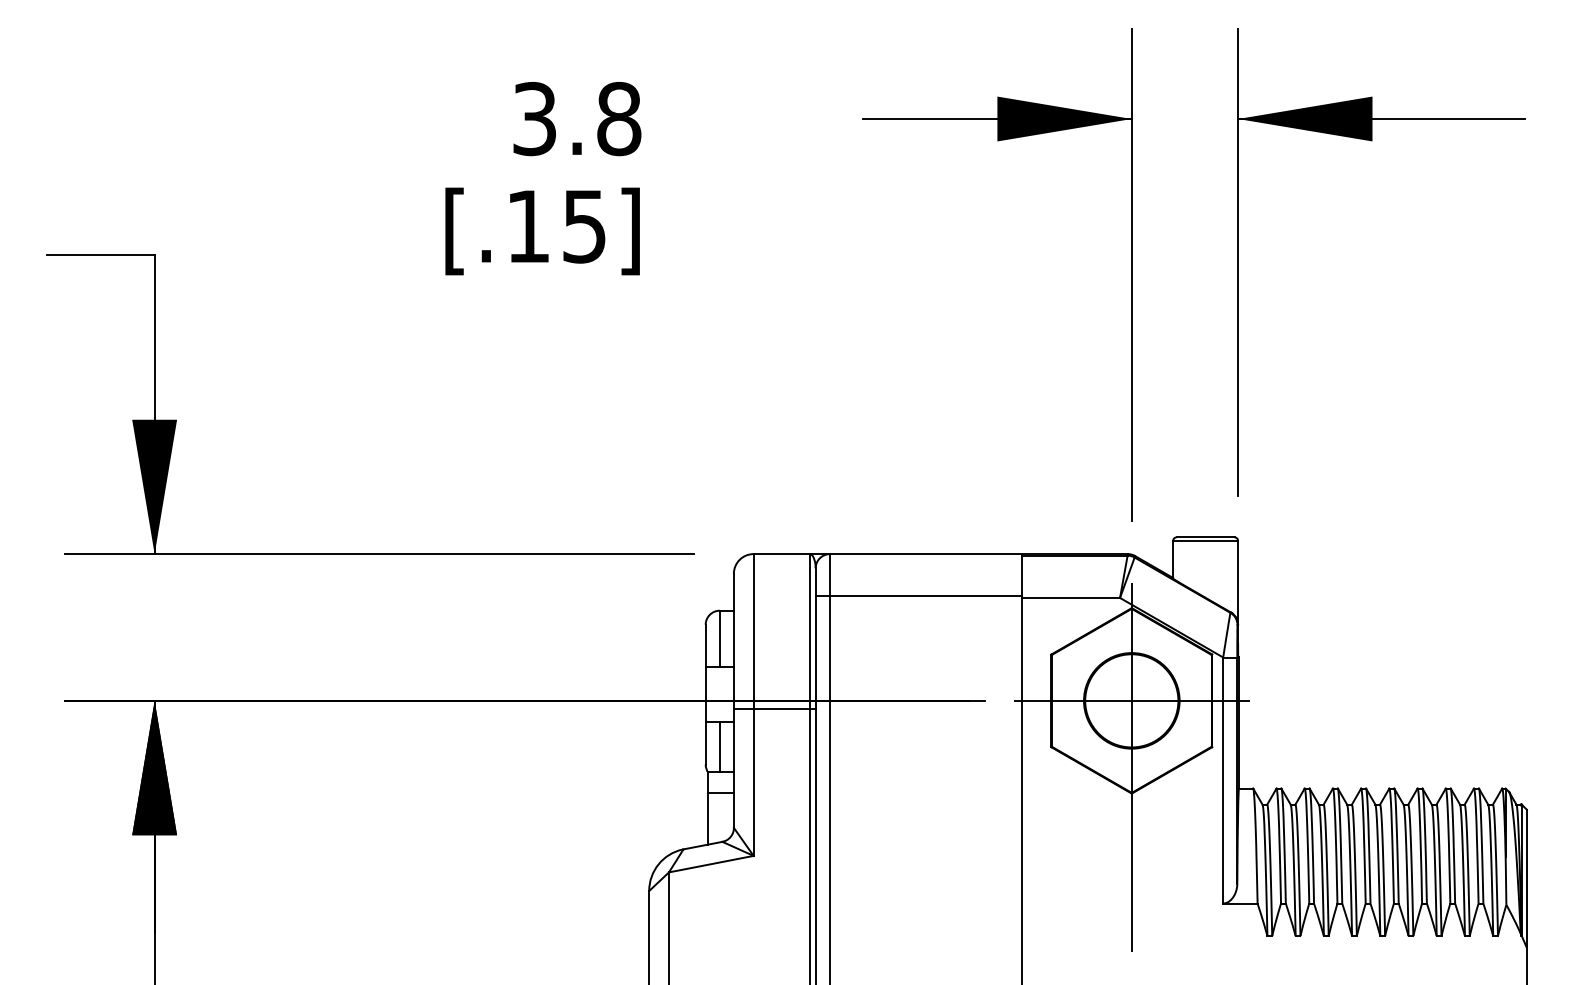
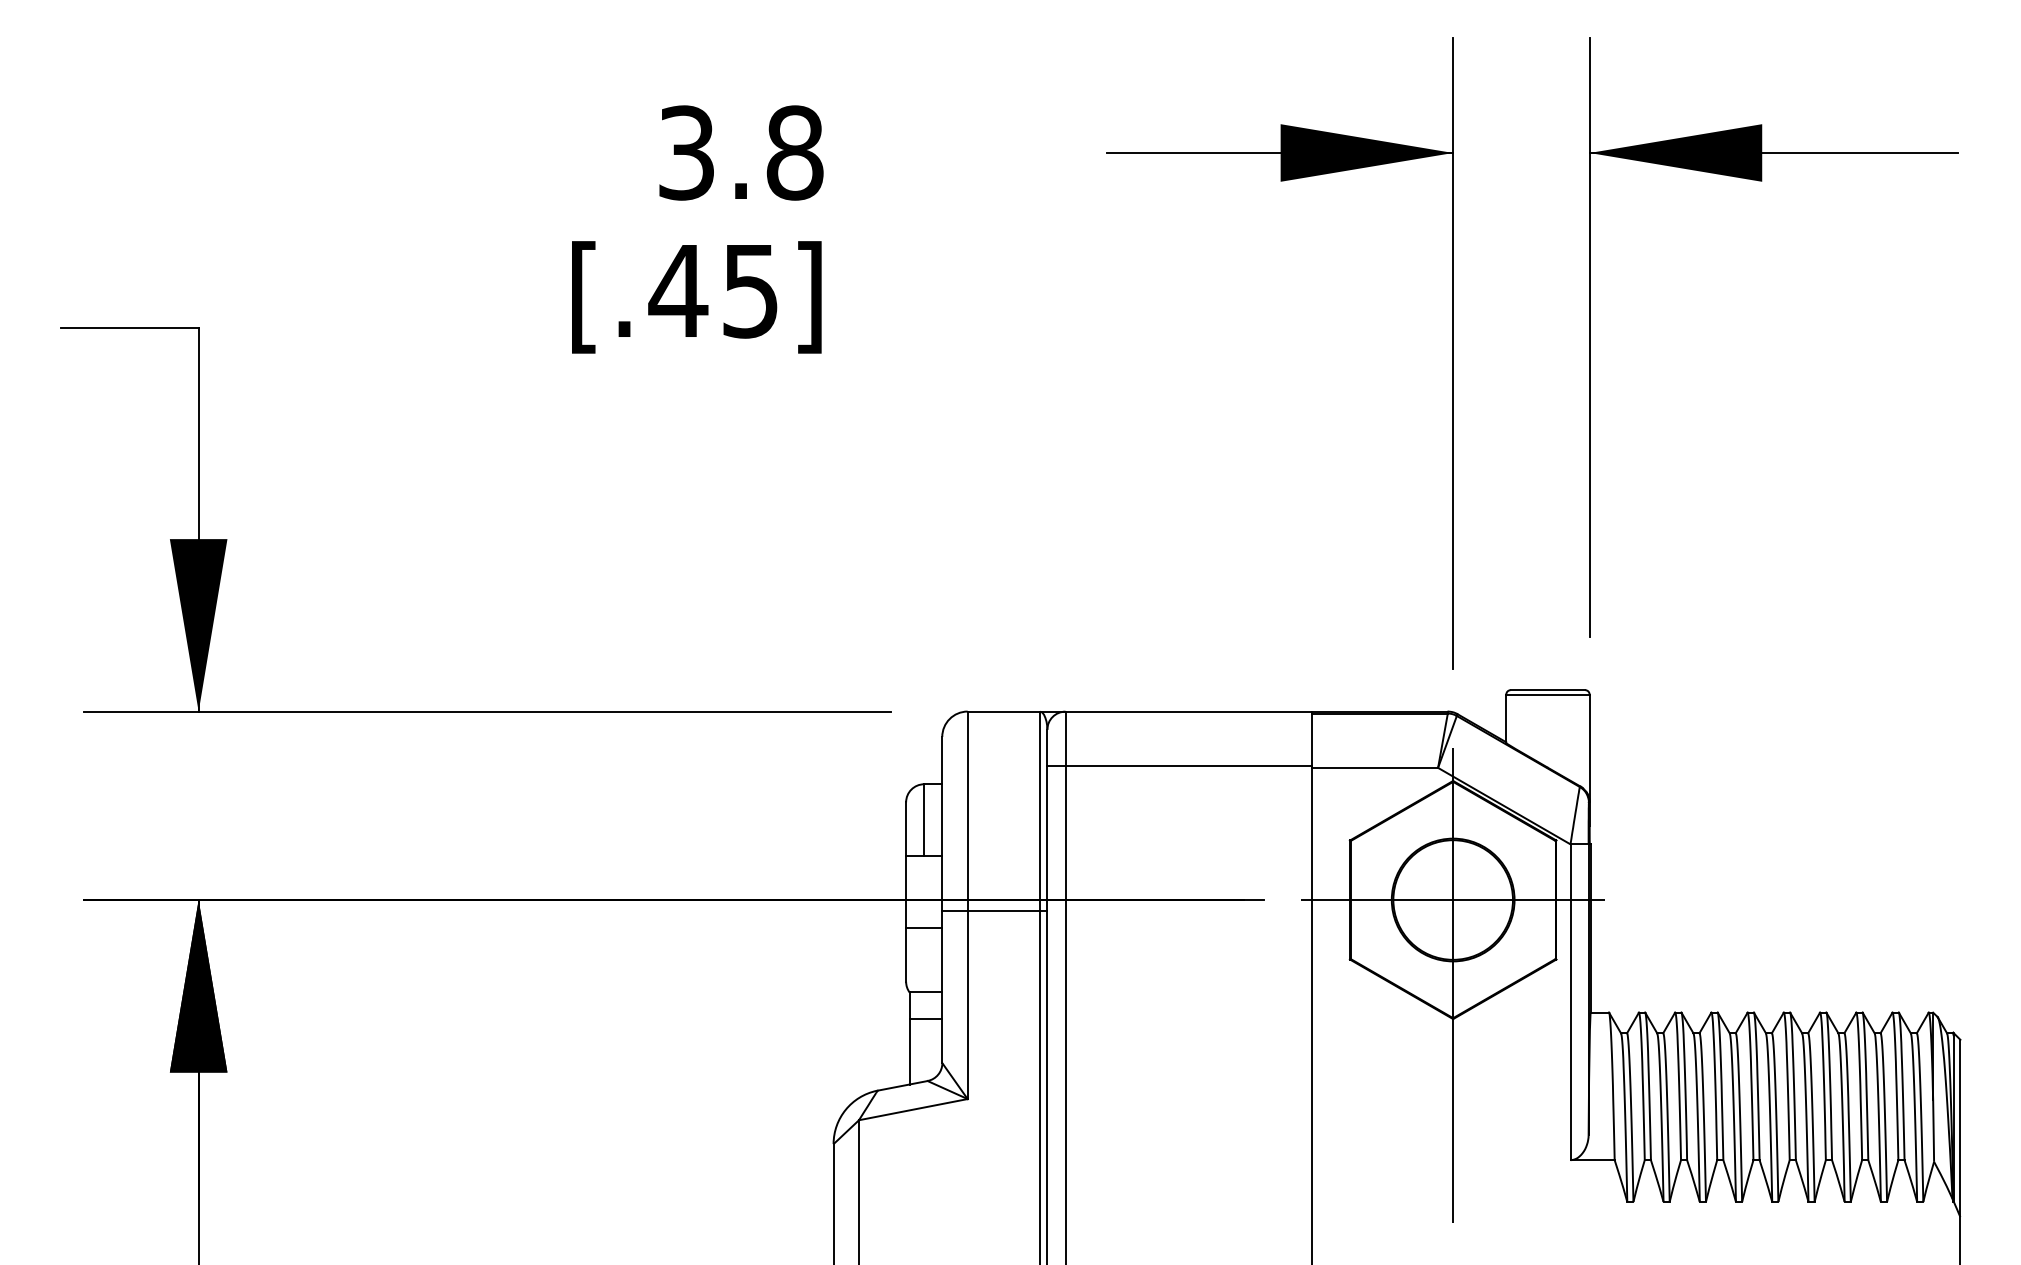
text: (528, 226) -> (678, 290), [.15] -> [.45]
line: (720, 747) -> (924, 959), removed

